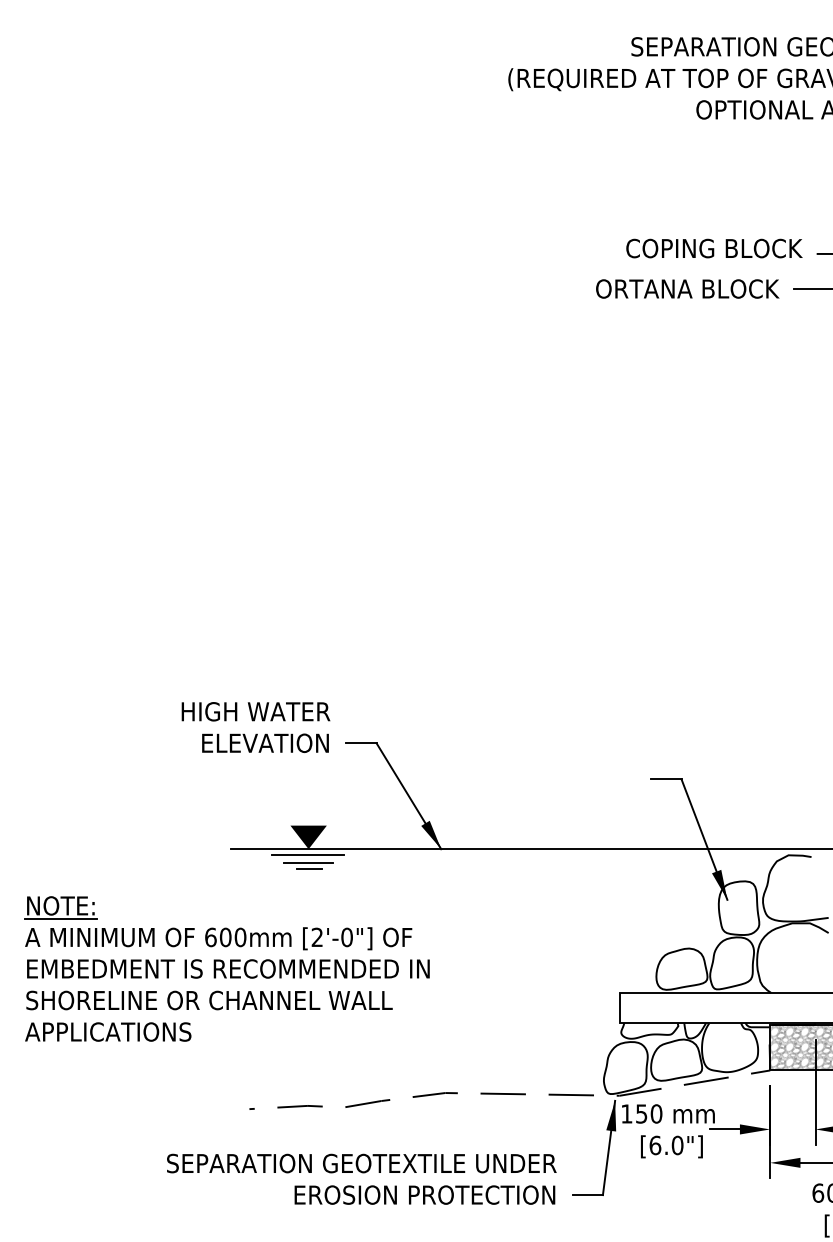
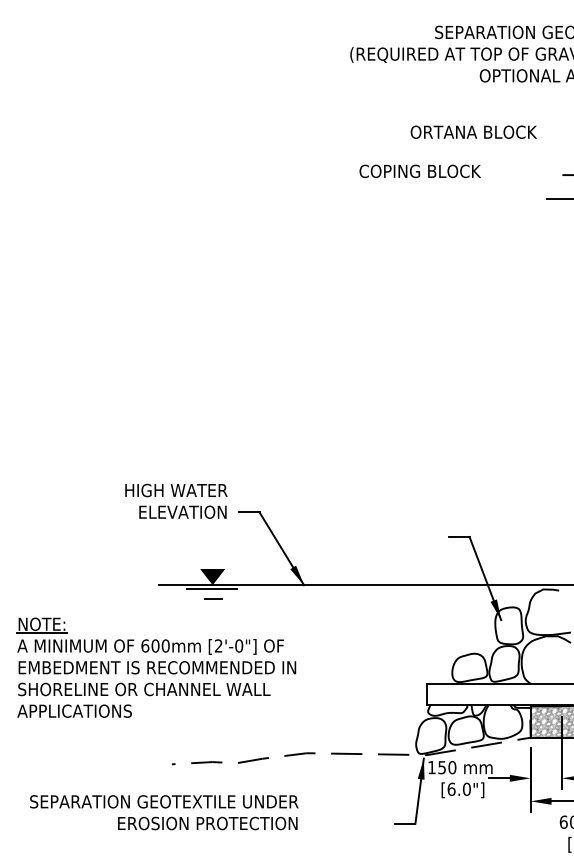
text: (713, 248) -> (419, 171), moved
text: (687, 287) -> (473, 131), moved
line: (308, 862) -> (212, 594), removed
text: (362, 1179) -> (164, 812), moved

